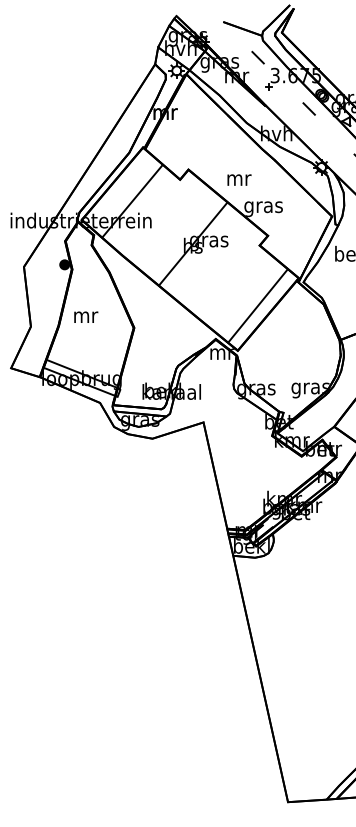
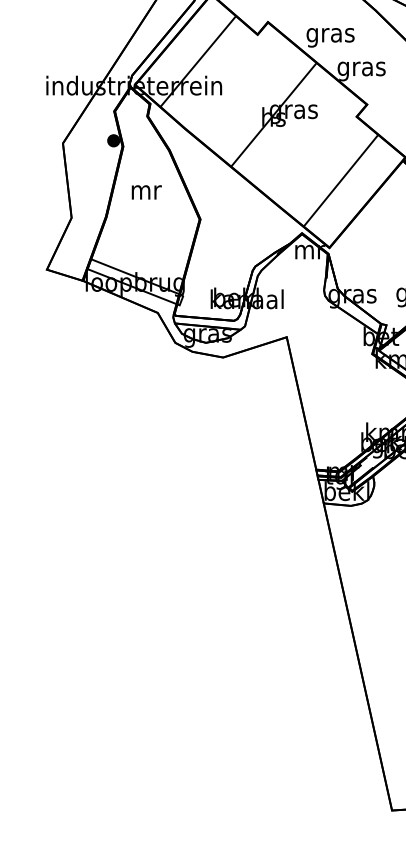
text: (238, 182) -> (330, 38), mr -> gras
line: (257, 305) -> (340, 180), moved
text: (86, 316) -> (147, 191), moved

